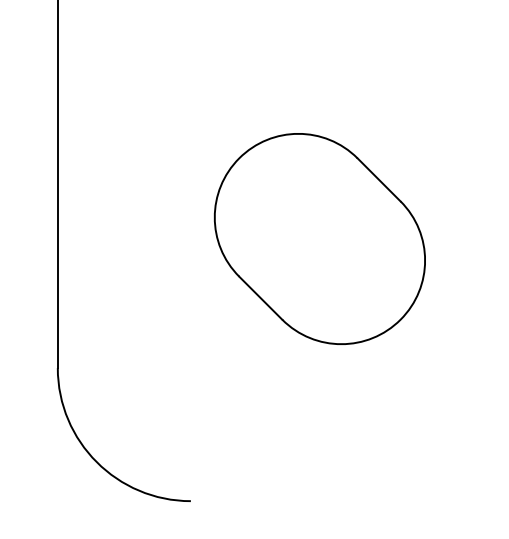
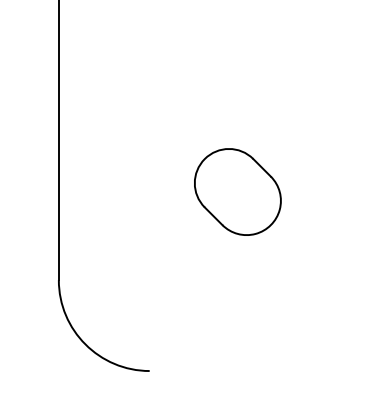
part: (319, 238) -> (237, 191), size x0.6

